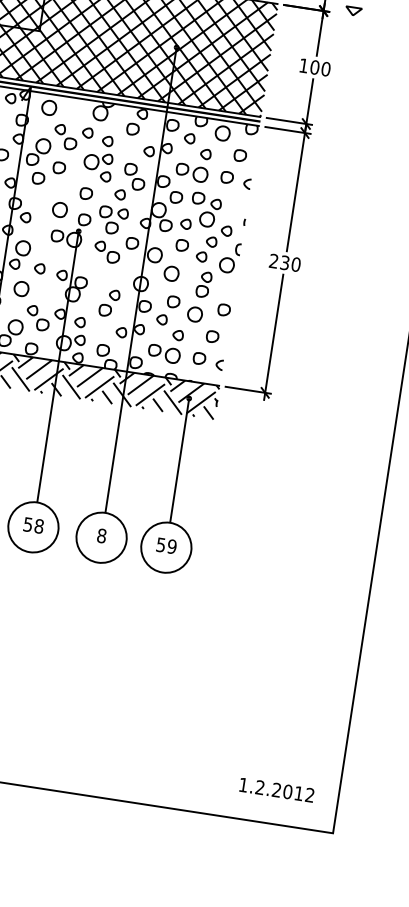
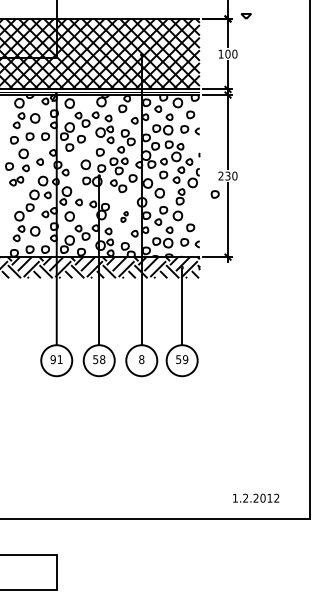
part: (109, 302) -> (124, 216), size x0.6
part: (222, 309) -> (214, 194), moved
text: (277, 789) -> (256, 497), moved

